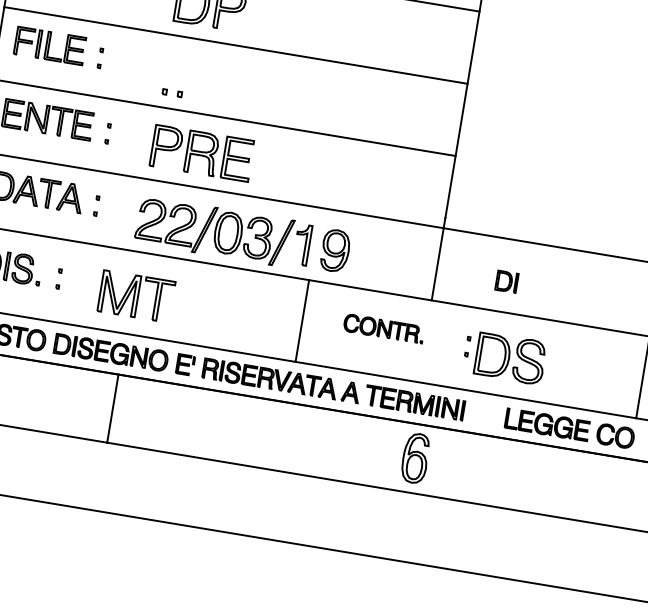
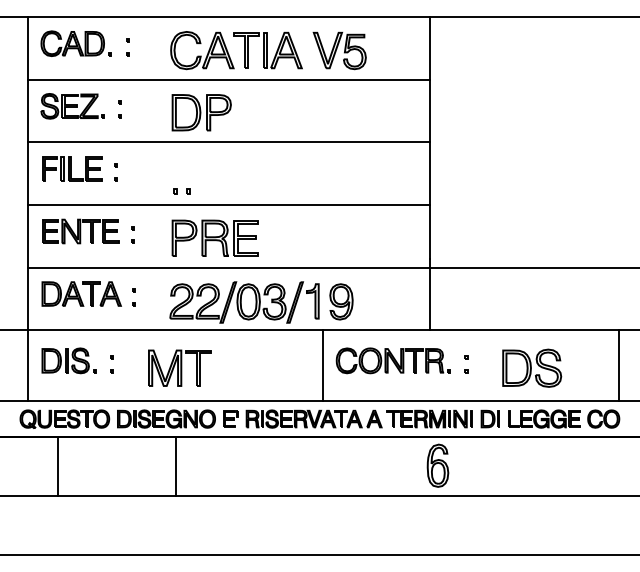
part: (505, 280) -> (489, 418), moved
part: (383, 328) -> (392, 360), size x1.67
part: (511, 357) -> (532, 367), moved

